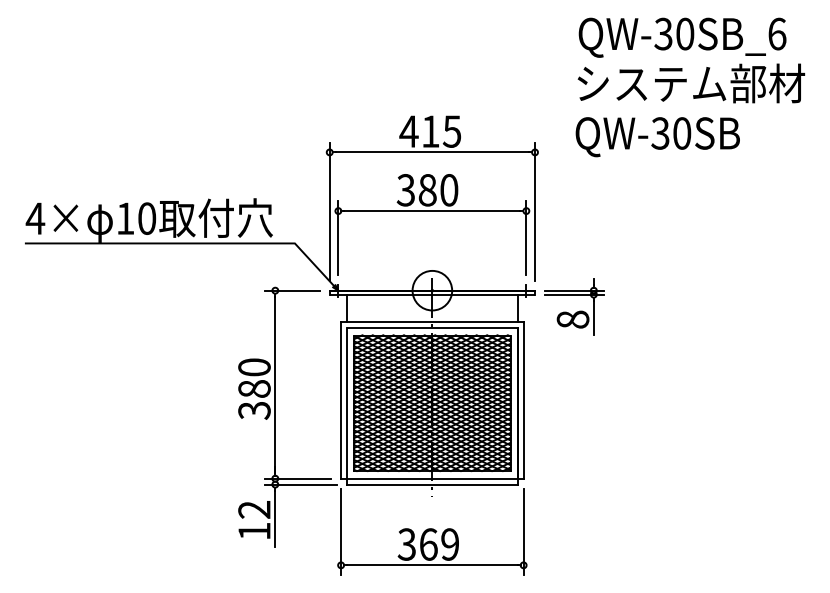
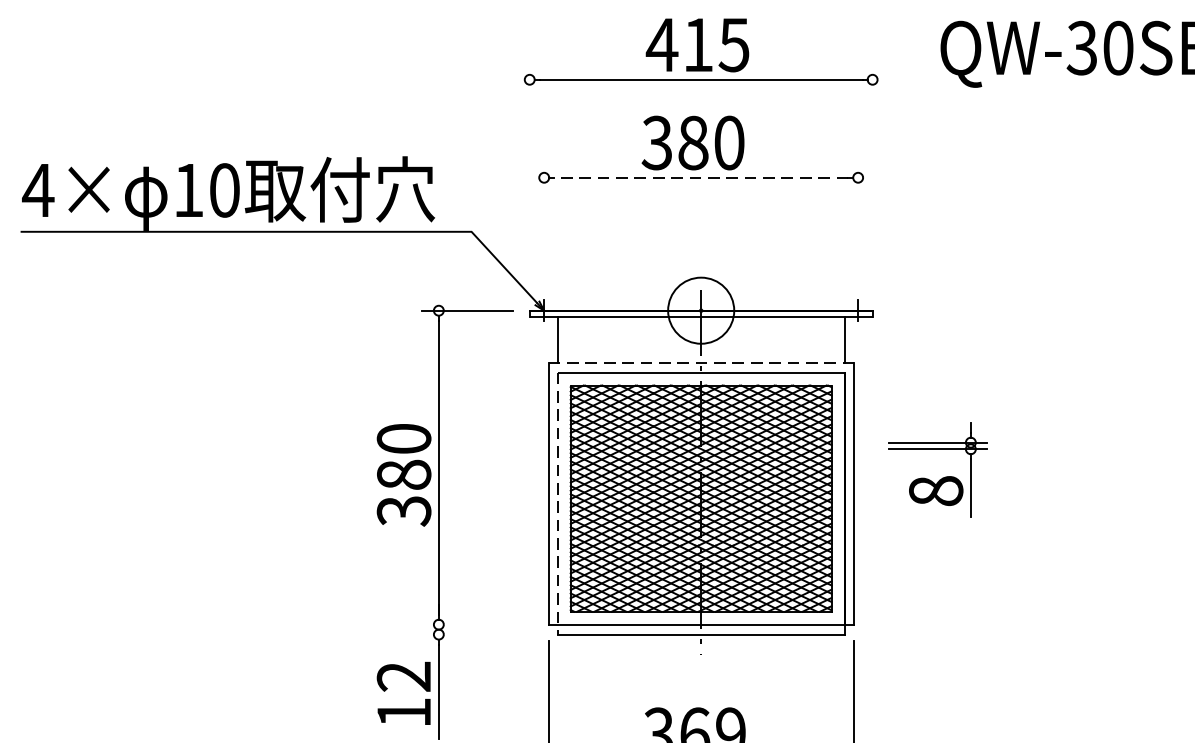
line: (329, 211) -> (529, 178), removed
line: (431, 211) -> (699, 178), solid -> dashed
line: (535, 211) -> (873, 178), removed
line: (338, 237) -> (544, 221), removed
line: (526, 237) -> (858, 221), removed
part: (574, 306) -> (938, 469), moved
line: (432, 321) -> (701, 362), solid -> dashed
line: (346, 406) -> (557, 504), solid -> dashed
line: (298, 478) -> (477, 624), removed
line: (300, 484) -> (480, 634), removed

